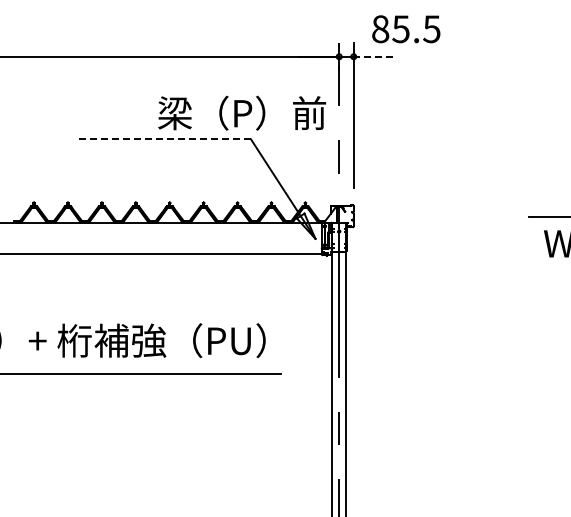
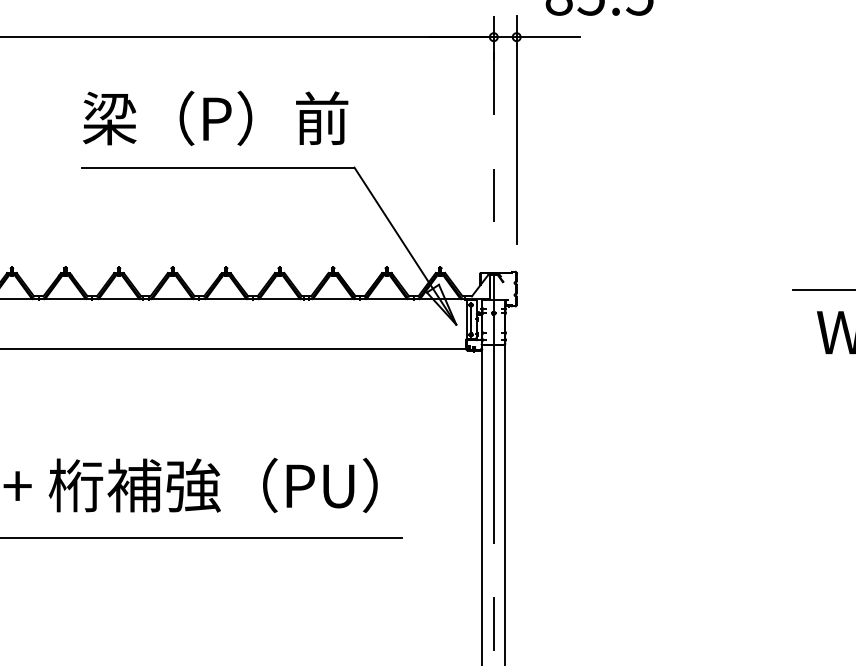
line: (374, 56) -> (549, 36), dashed -> solid
text: (241, 112) -> (214, 117), moved
line: (164, 139) -> (217, 167), dashed -> solid

